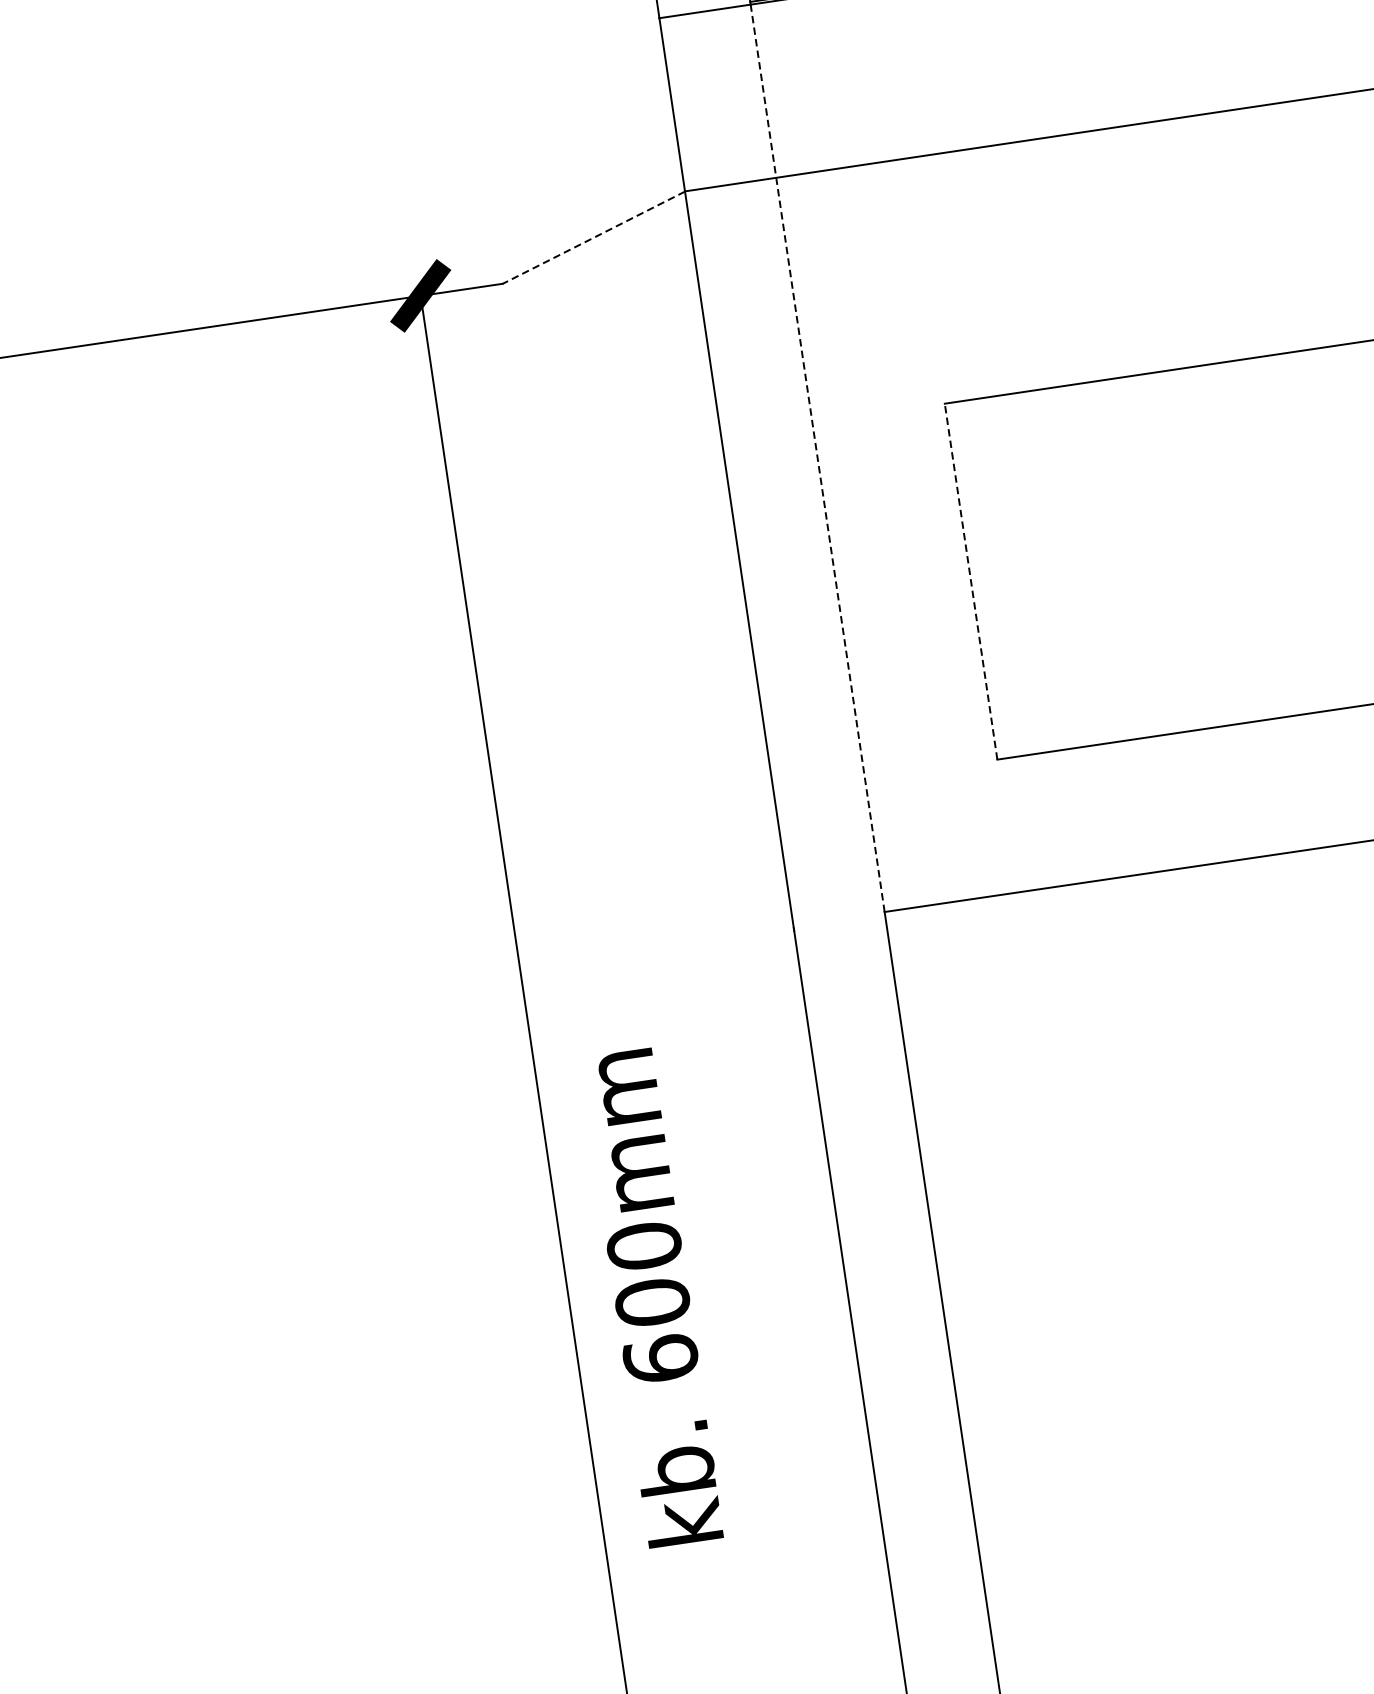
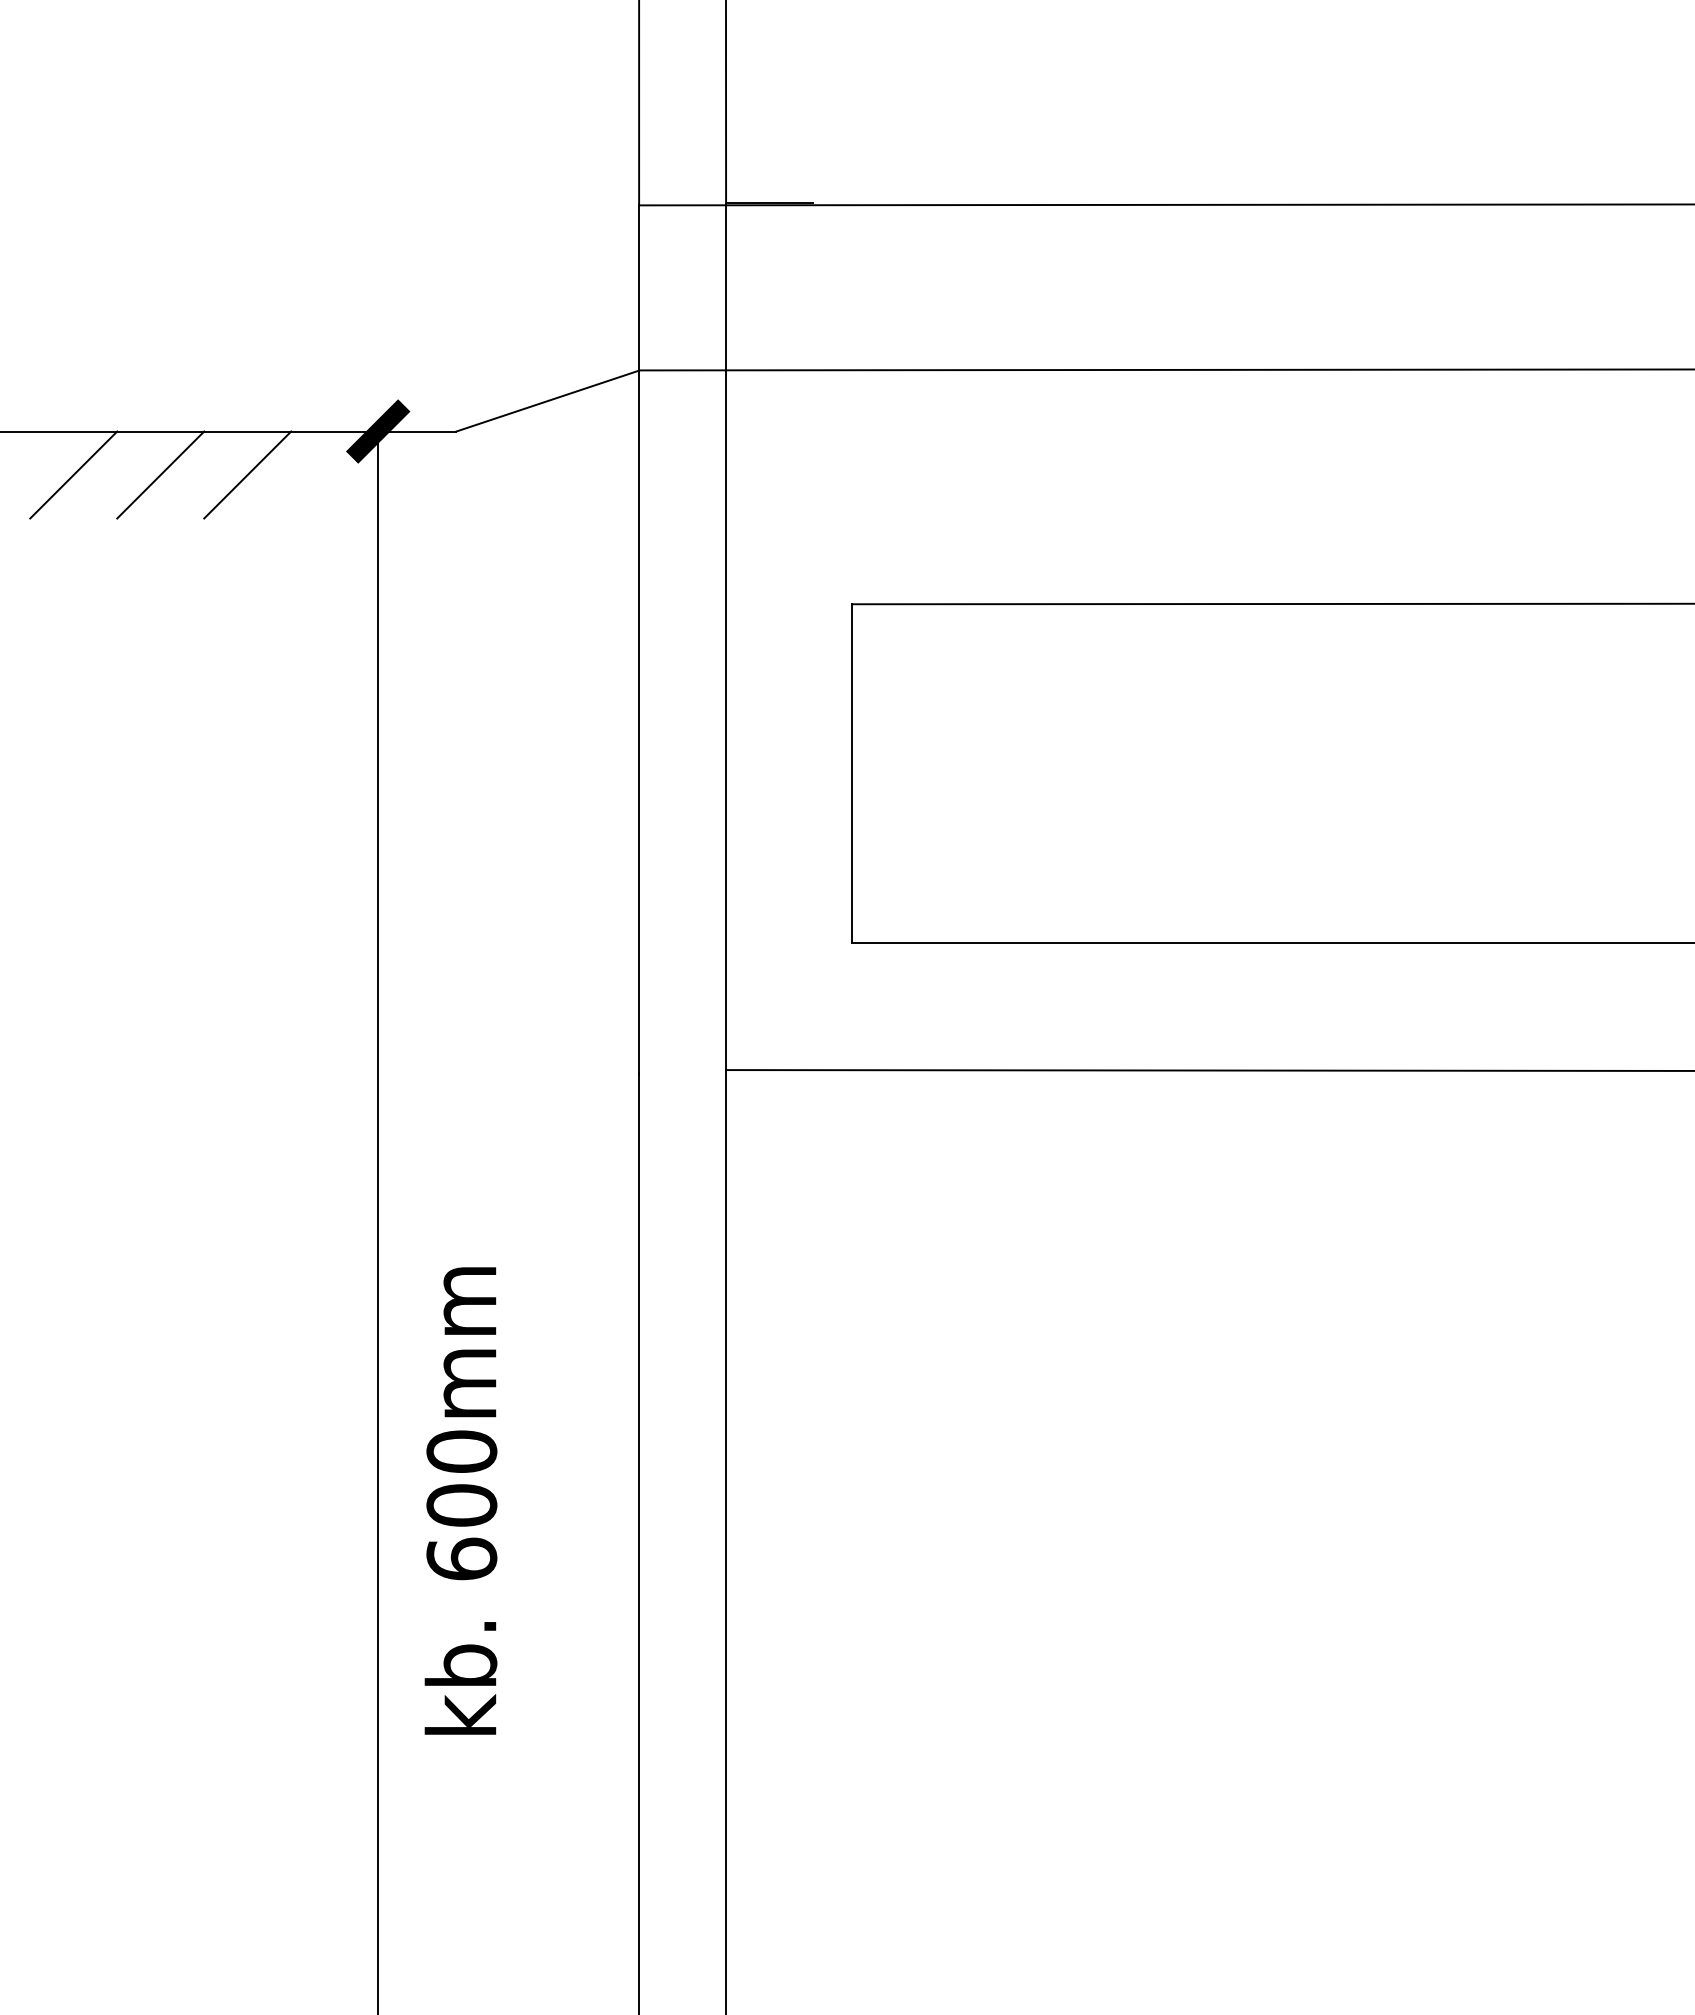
line: (593, 238) -> (547, 401), dashed -> solid
line: (290, 361) -> (247, 474), added
line: (198, 374) -> (160, 474), added
line: (107, 388) -> (73, 474), added
line: (818, 458) -> (726, 637), dashed -> solid
line: (971, 581) -> (852, 773), dashed -> solid
text: (650, 1297) -> (460, 1500), moved

